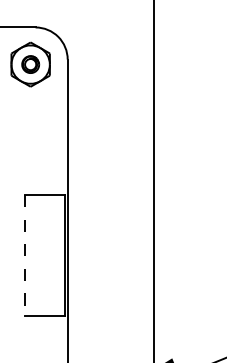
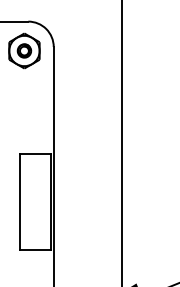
line: (24, 254) -> (19, 201), dashed -> solid

